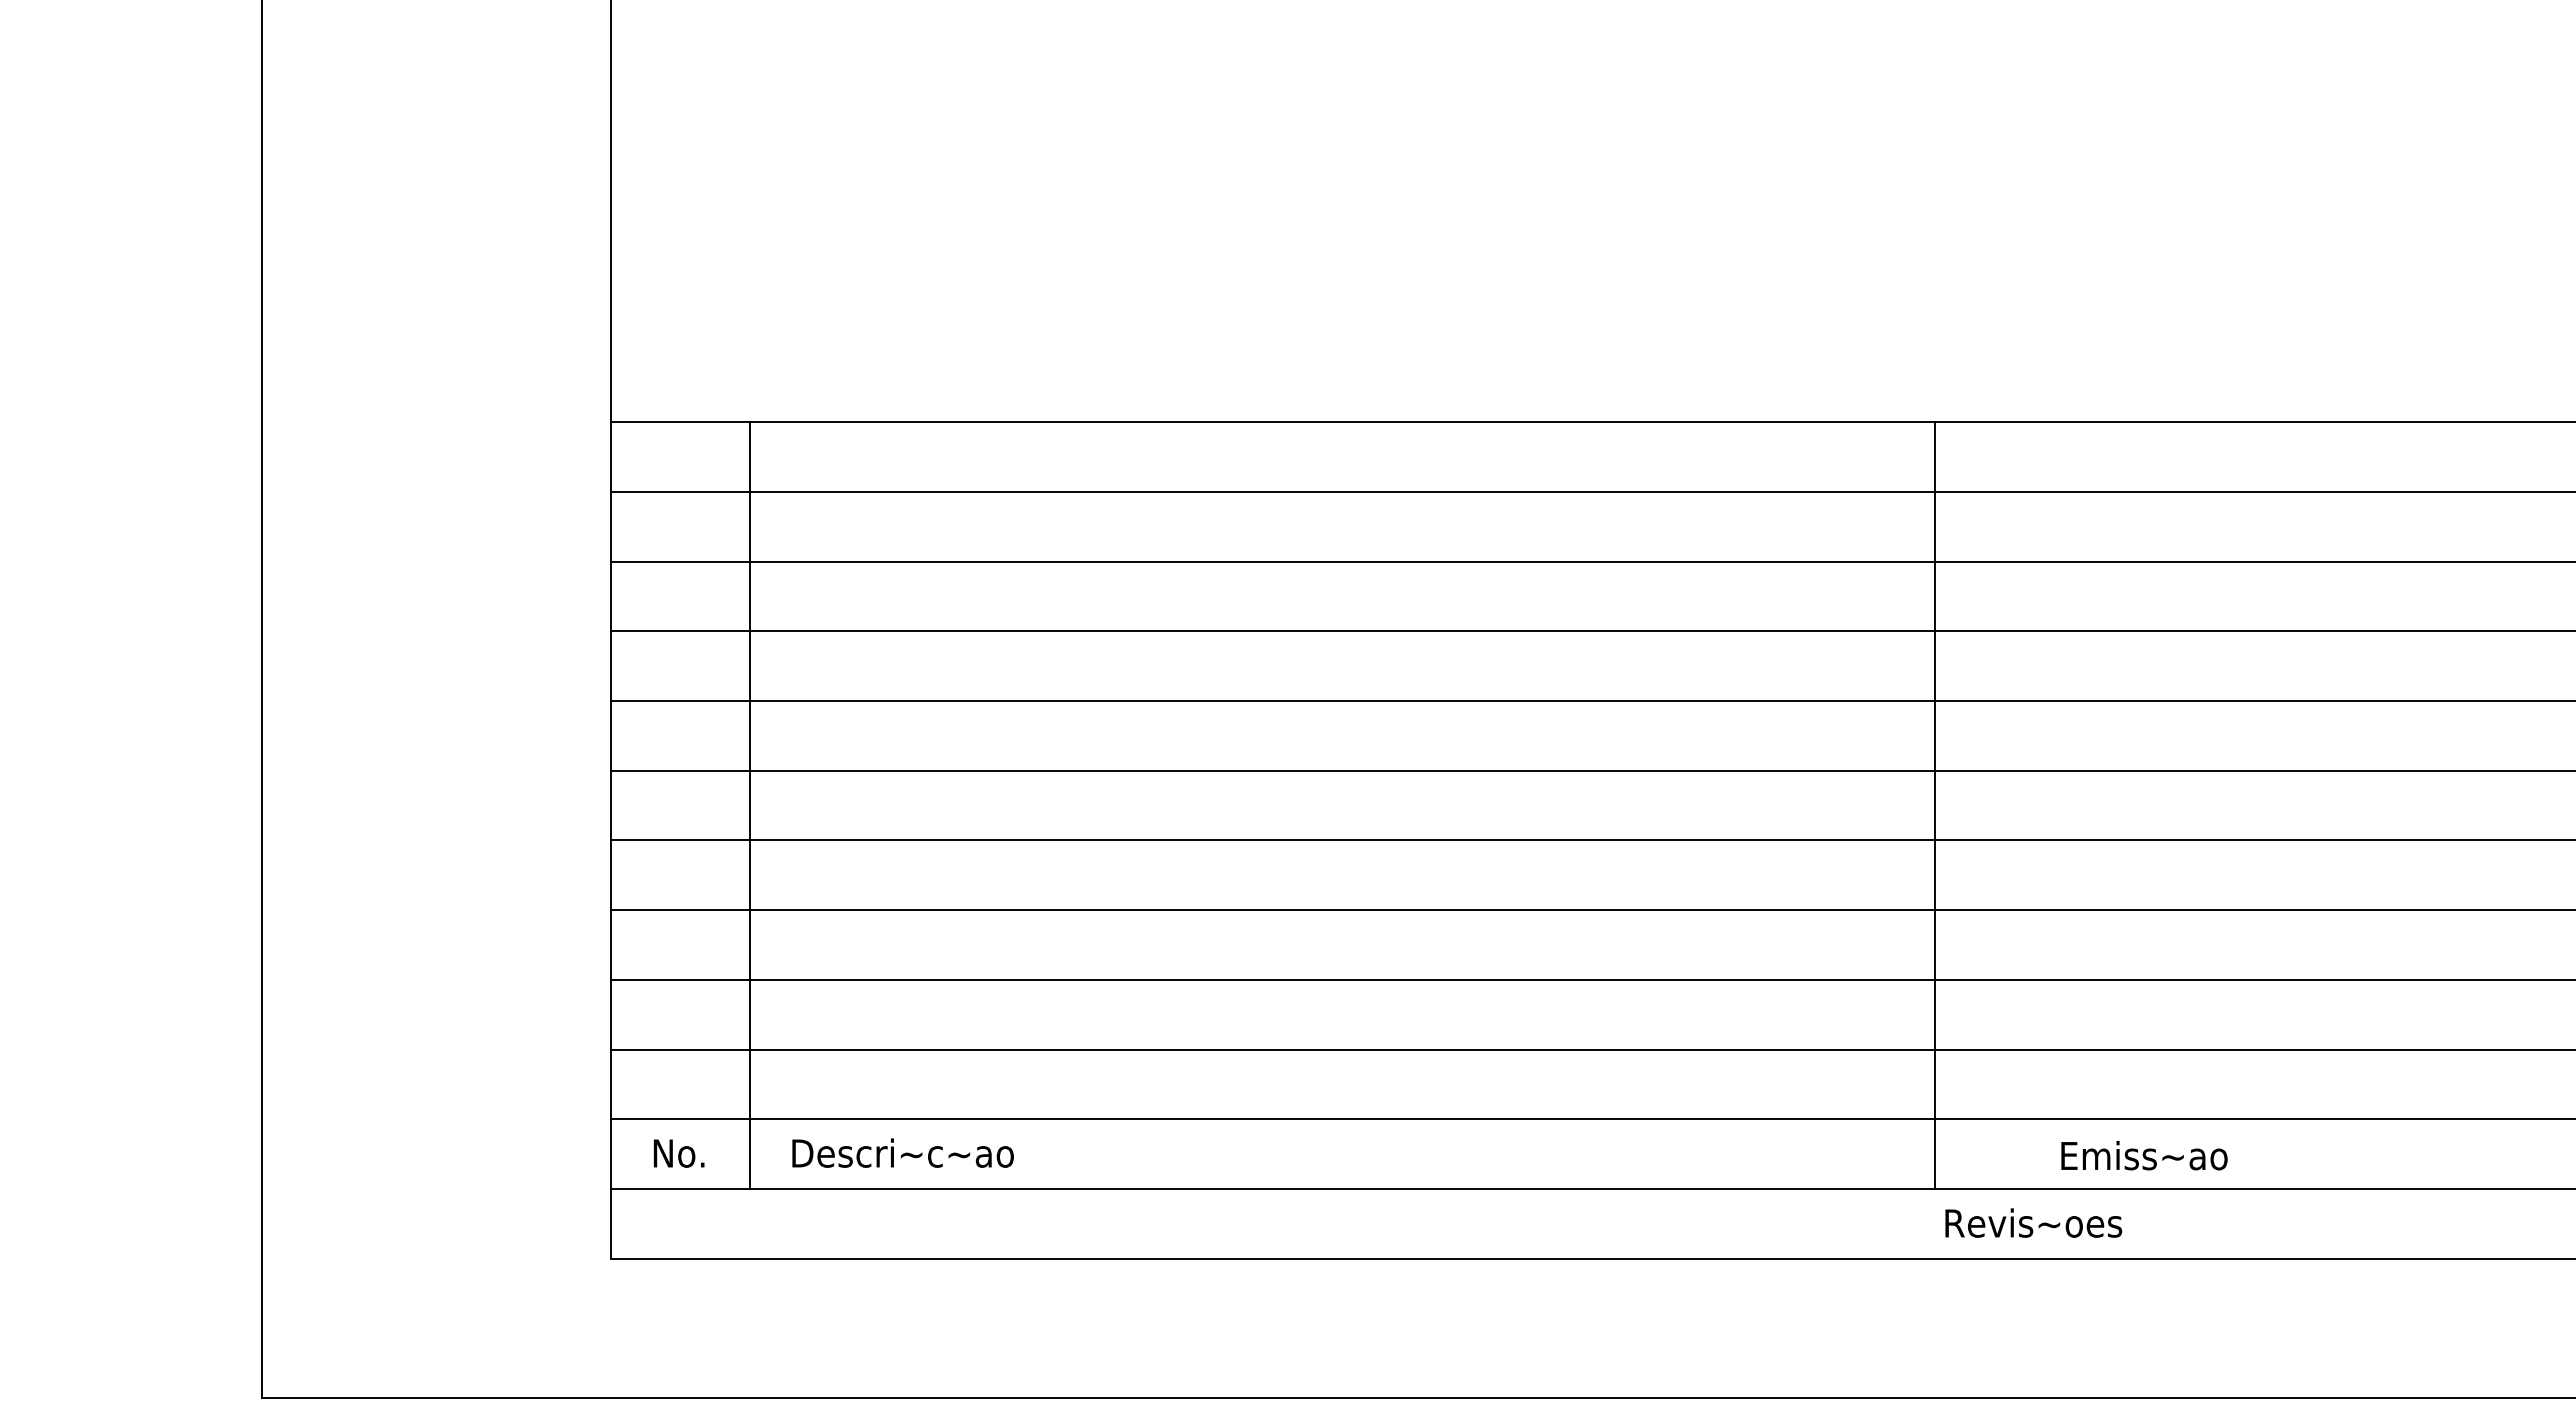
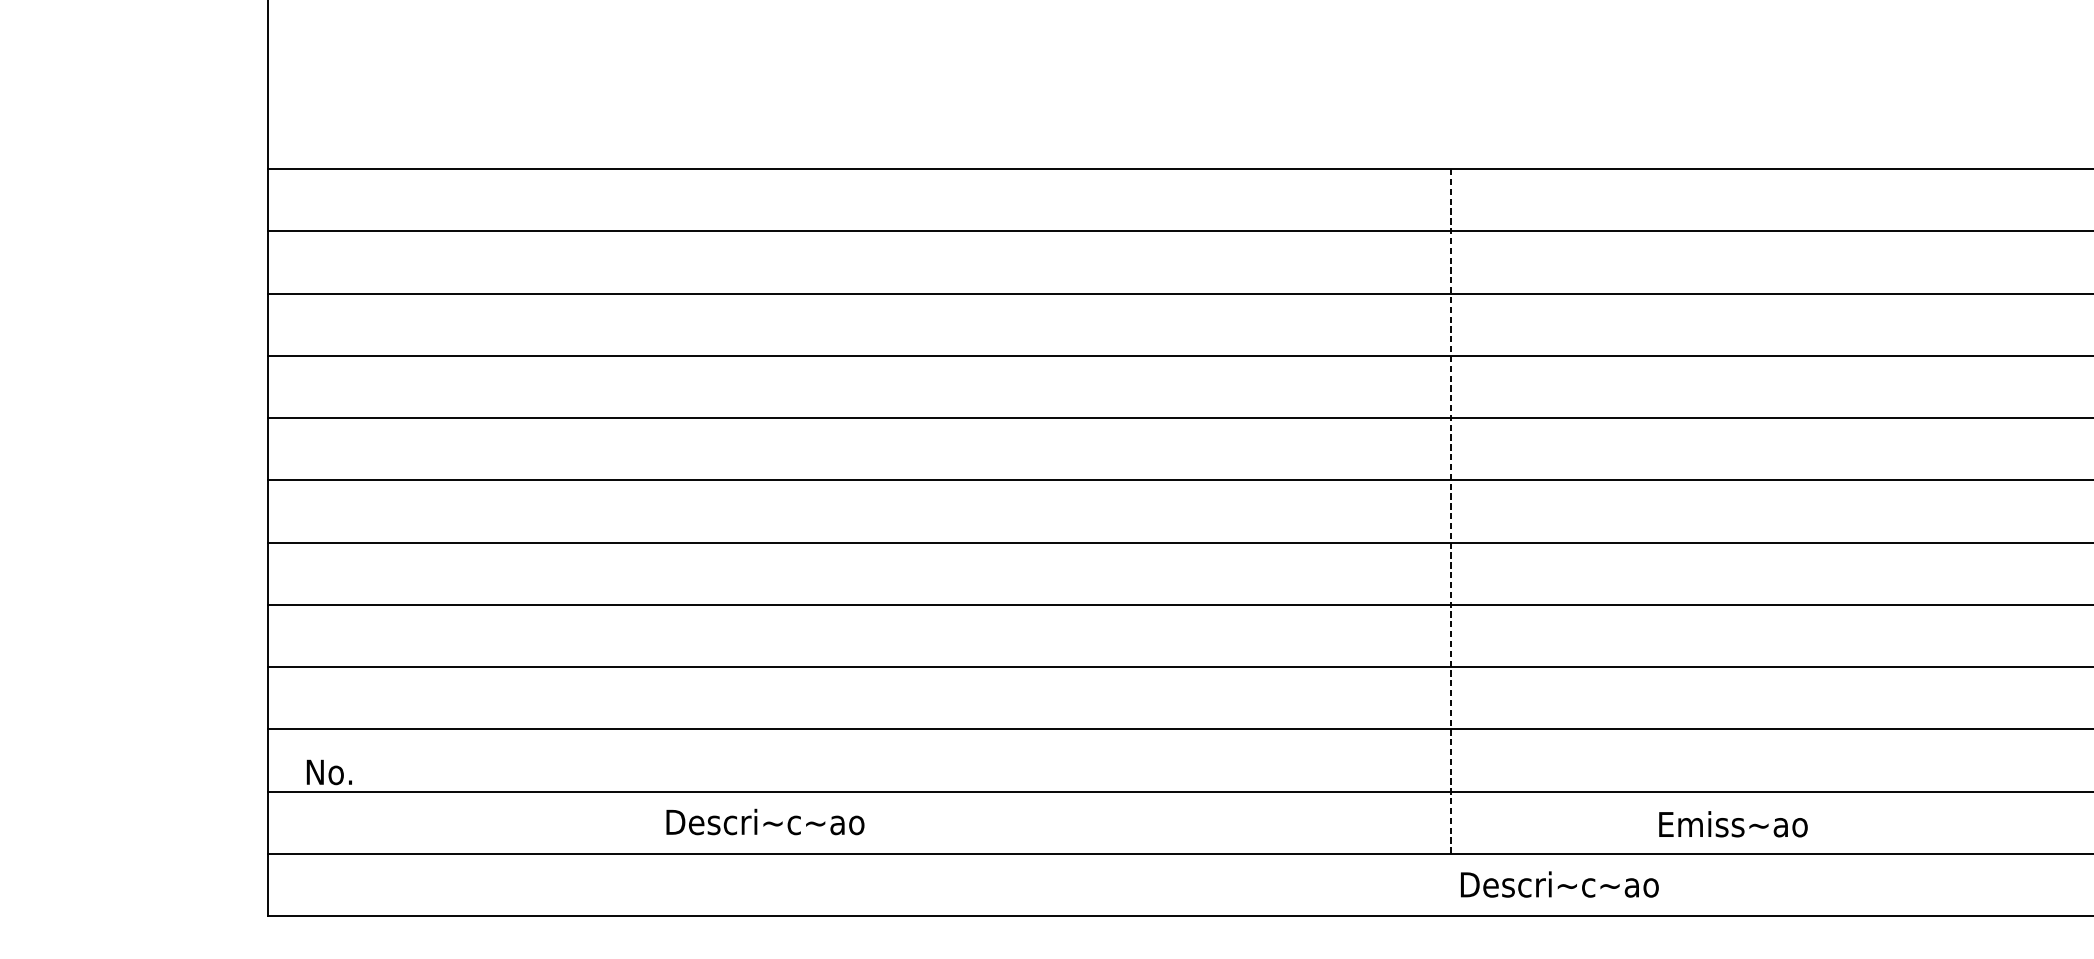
line: (750, 805) -> (393, 511), removed
line: (1934, 806) -> (1451, 512), solid -> dashed
text: (902, 1152) -> (764, 821), moved
text: (678, 1153) -> (328, 772), moved
text: (2144, 1155) -> (1733, 824), moved
text: (2057, 1222) -> (1561, 883), Revis~oes -> Descri~c~ao

